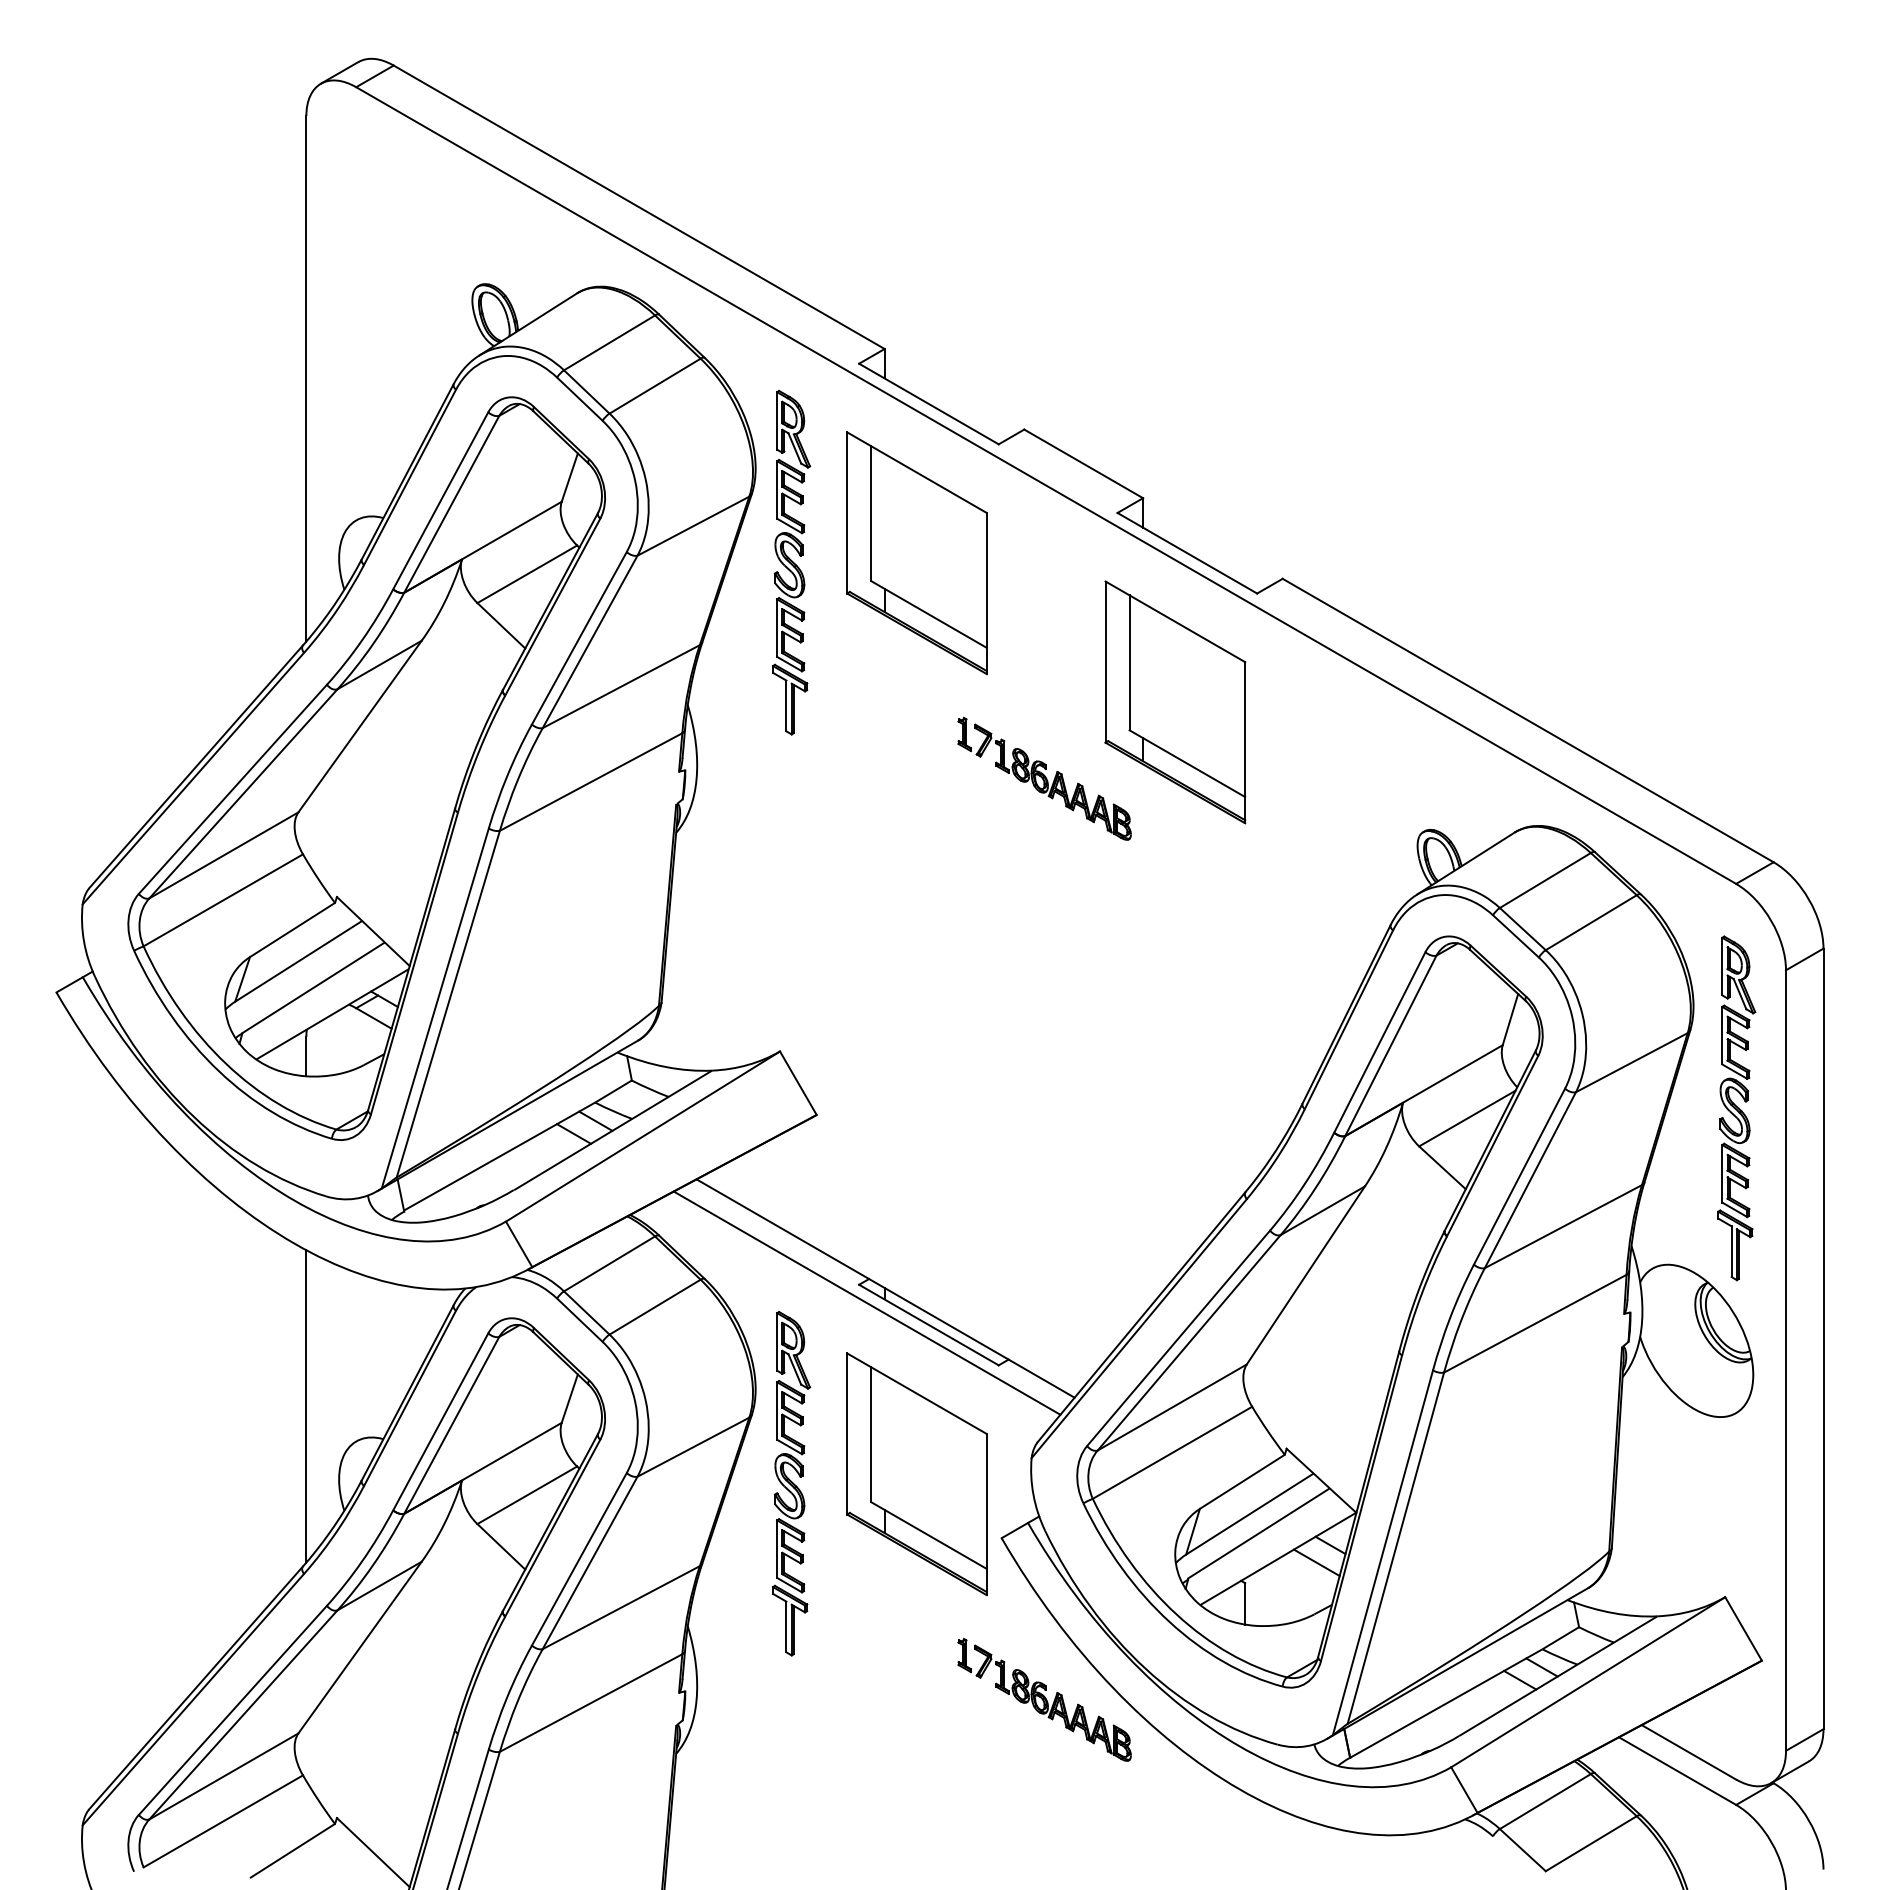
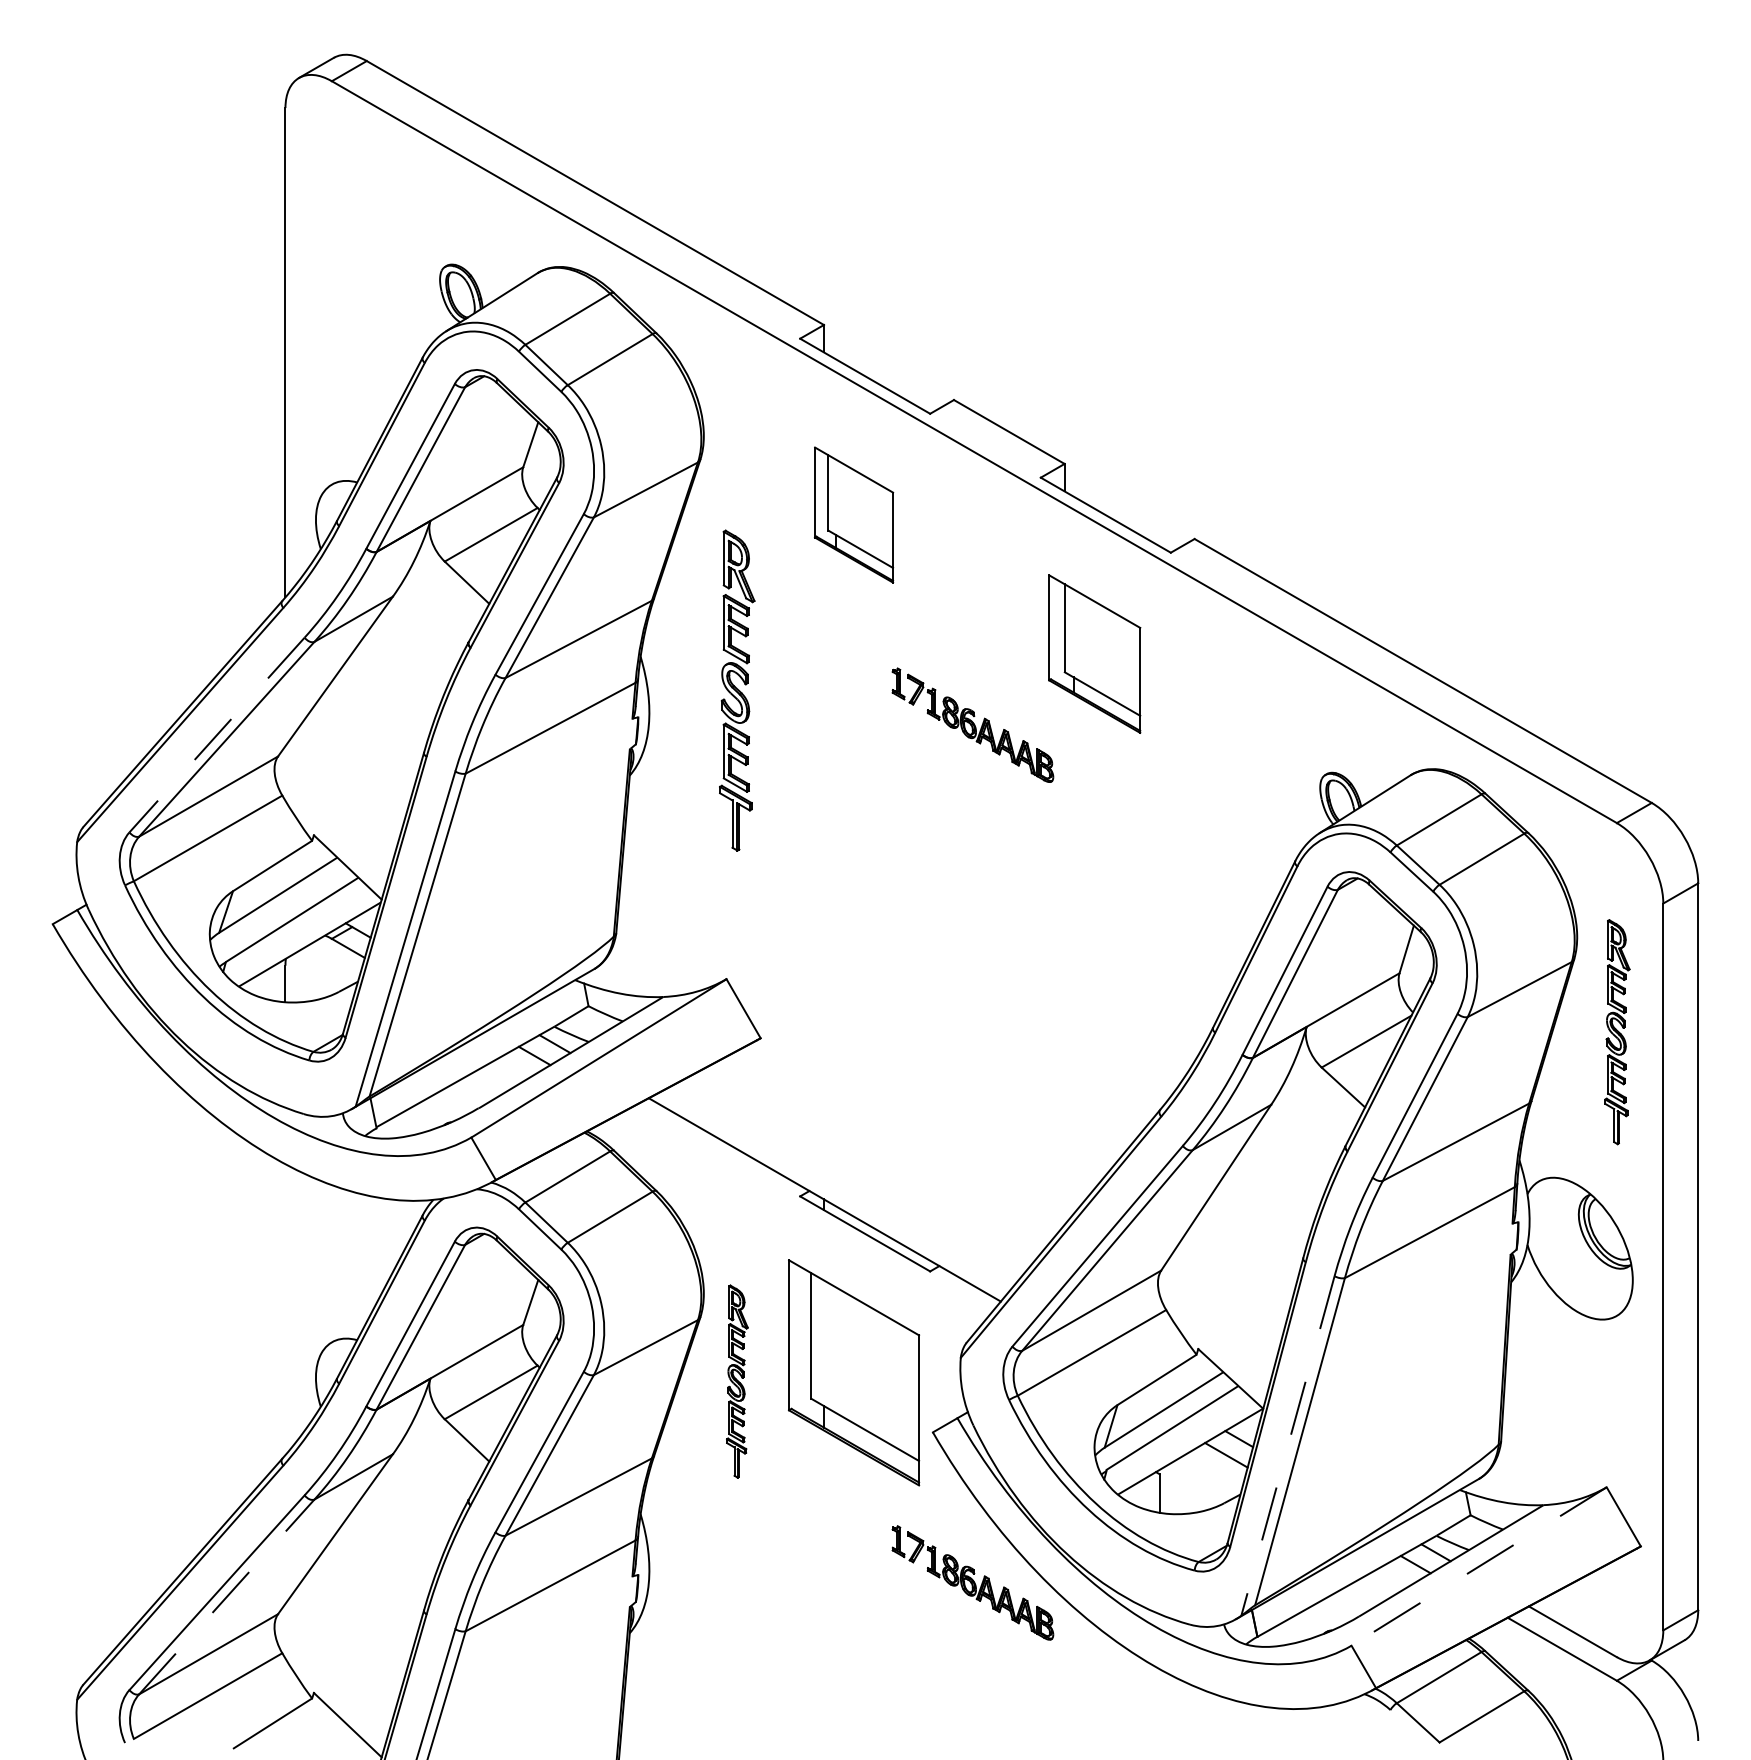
part: (916, 552) -> (853, 514), size x0.6
part: (791, 562) -> (737, 690), moved
part: (1175, 702) -> (1094, 654), size x0.7
line: (232, 789) -> (216, 735), solid -> dashed
part: (1736, 1108) -> (1617, 1032), size x0.7
line: (866, 1302) -> (807, 1212), removed
line: (306, 1406) -> (285, 1309), removed
part: (791, 1483) -> (737, 1381), size x0.6
line: (1382, 1553) -> (1287, 1446), solid -> dashed
line: (1587, 1682) -> (1478, 1566), solid -> dashed
line: (243, 1714) -> (226, 1596), solid -> dashed

